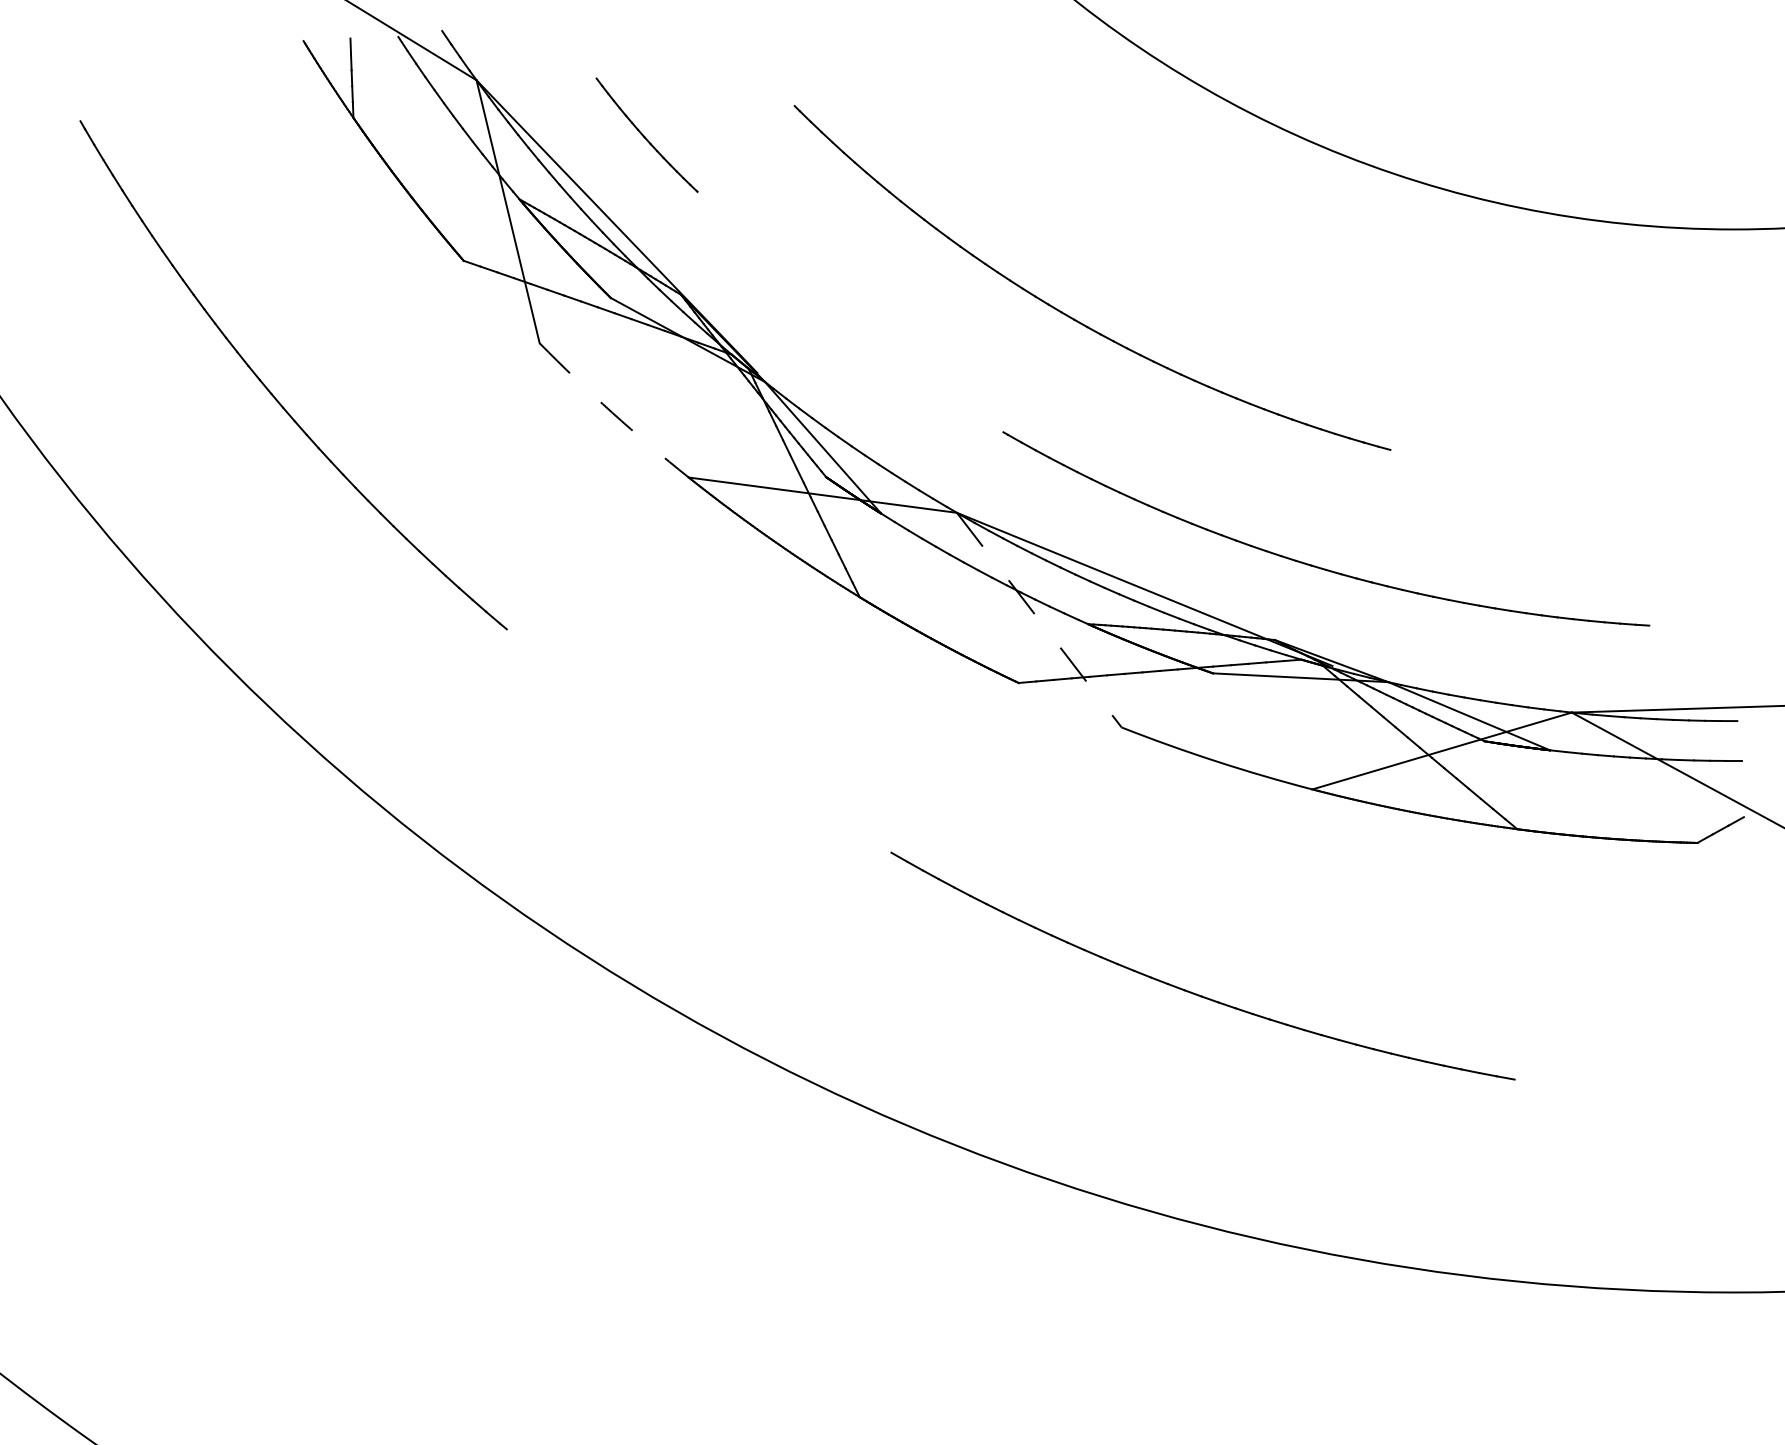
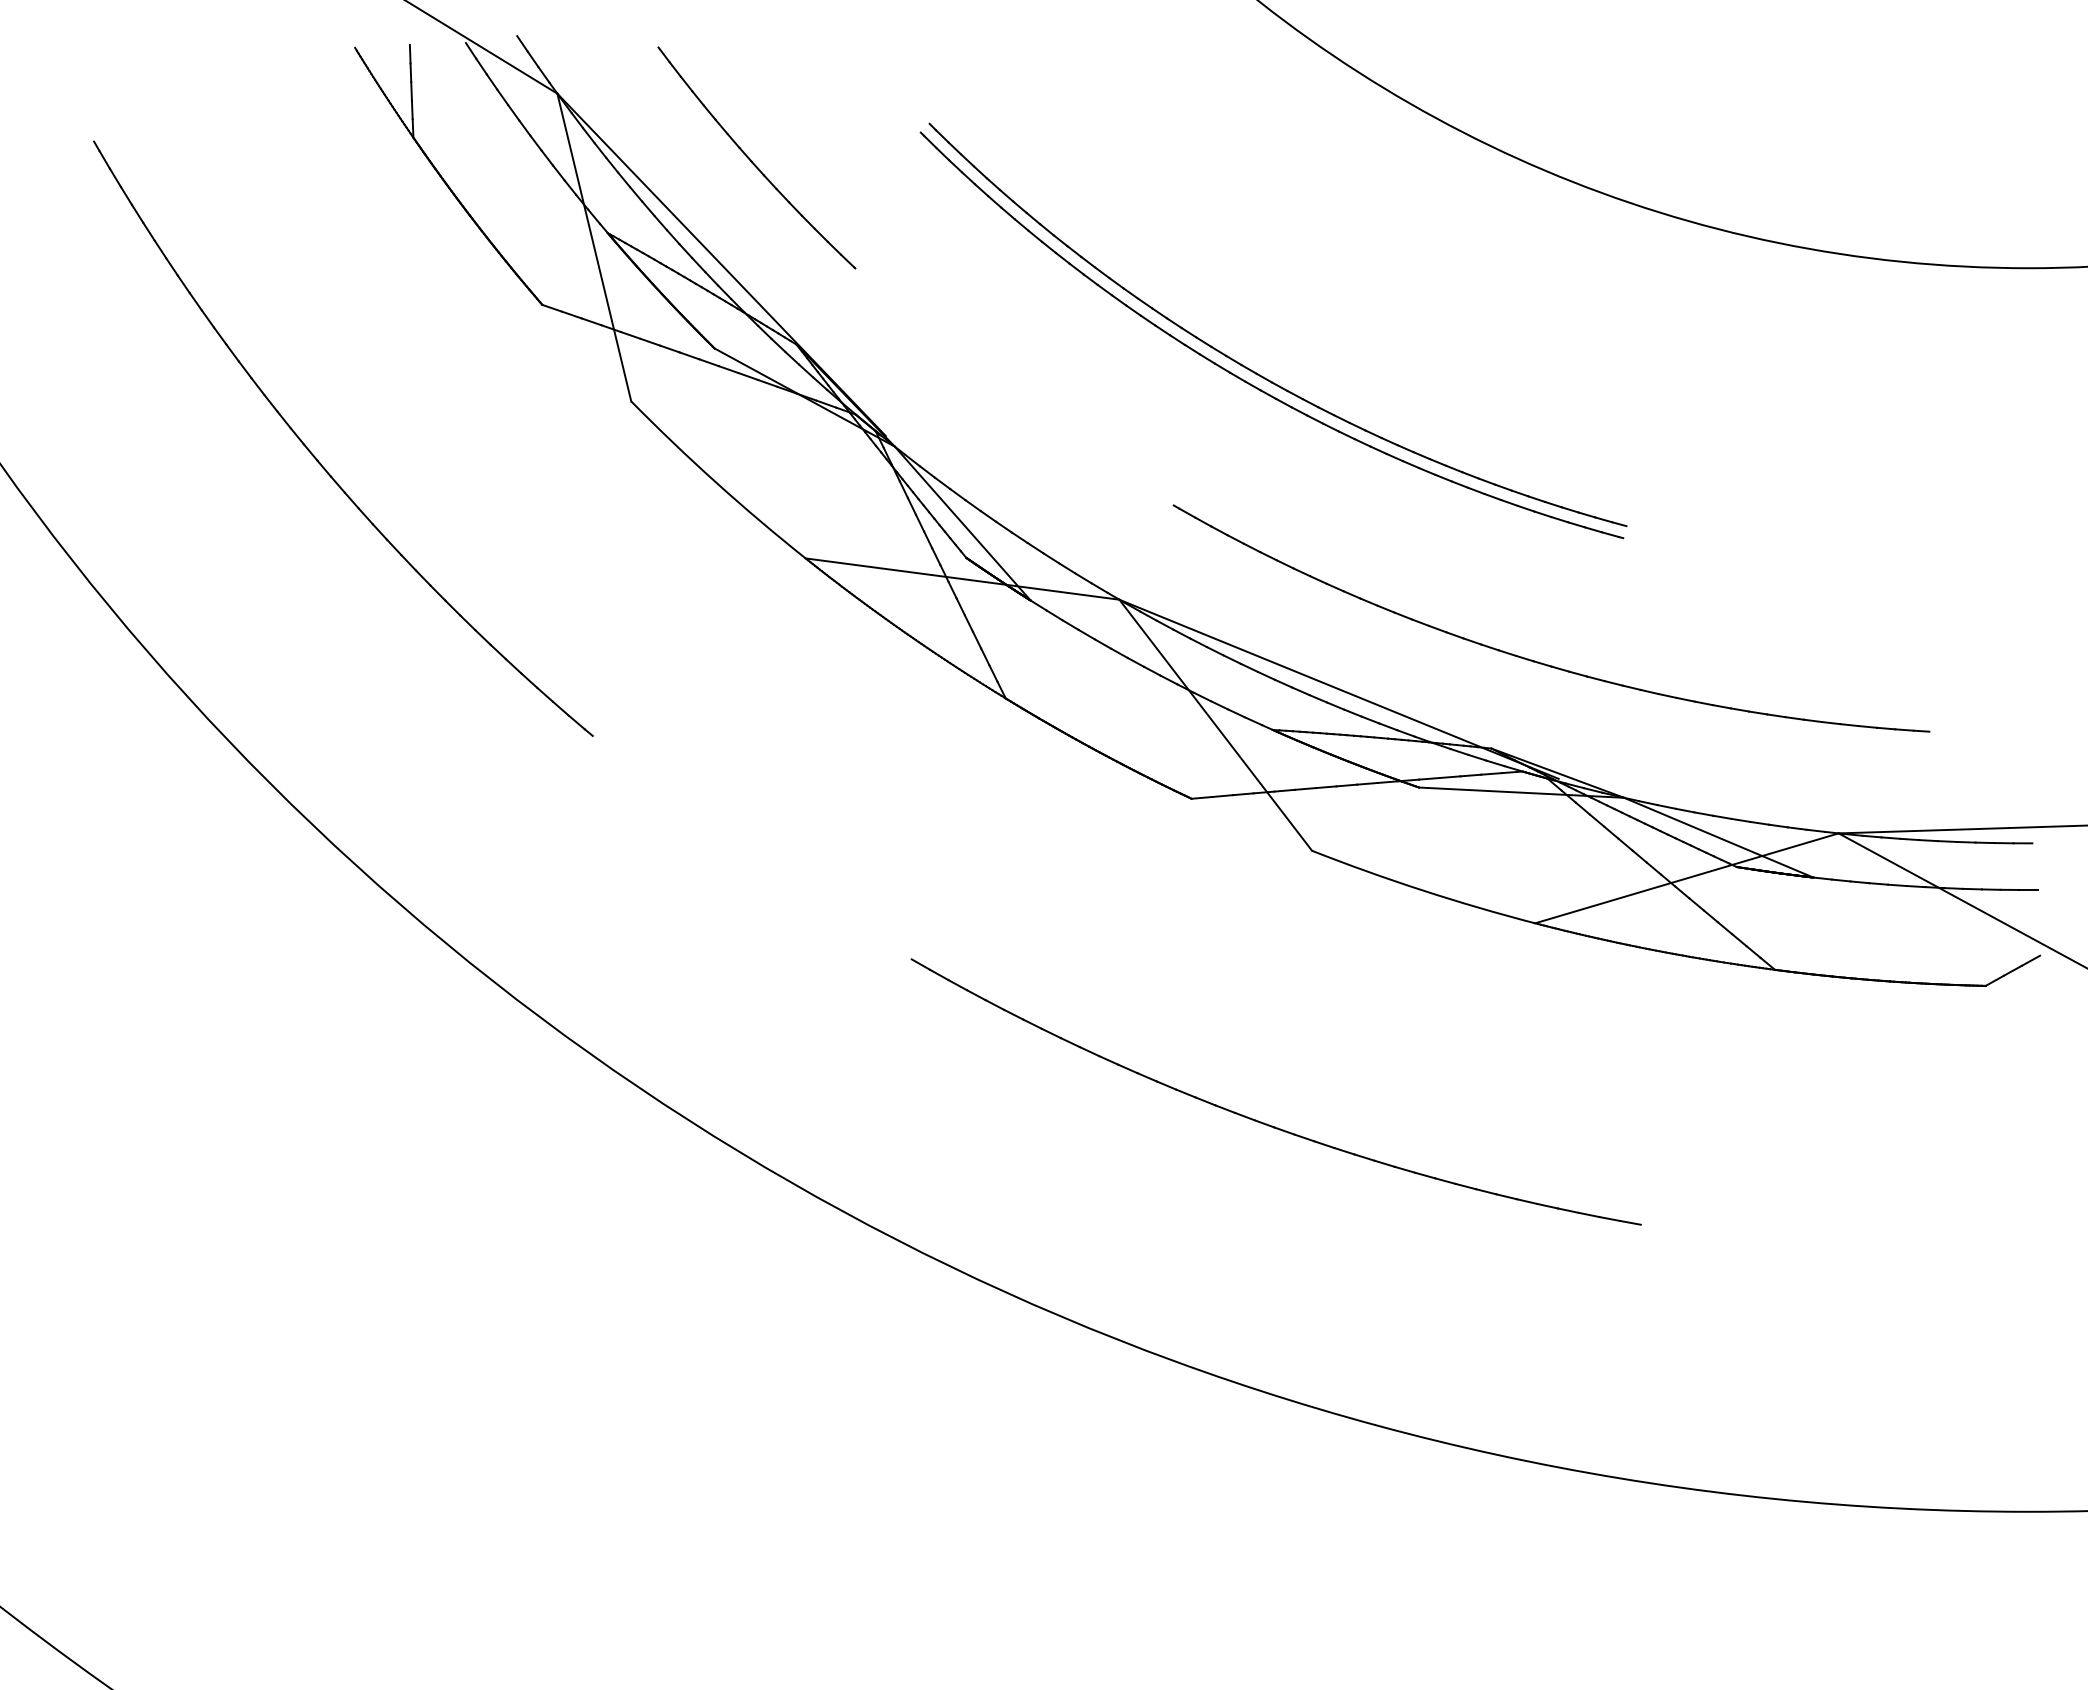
part: (646, 134) -> (756, 157), size x1.67
part: (1062, 323) -> (1242, 378), added
arc: (612, 412) -> (716, 482), dashed -> solid
line: (1039, 620) -> (1216, 725), dashed -> solid
part: (1192, 992) -> (1264, 1122), moved

